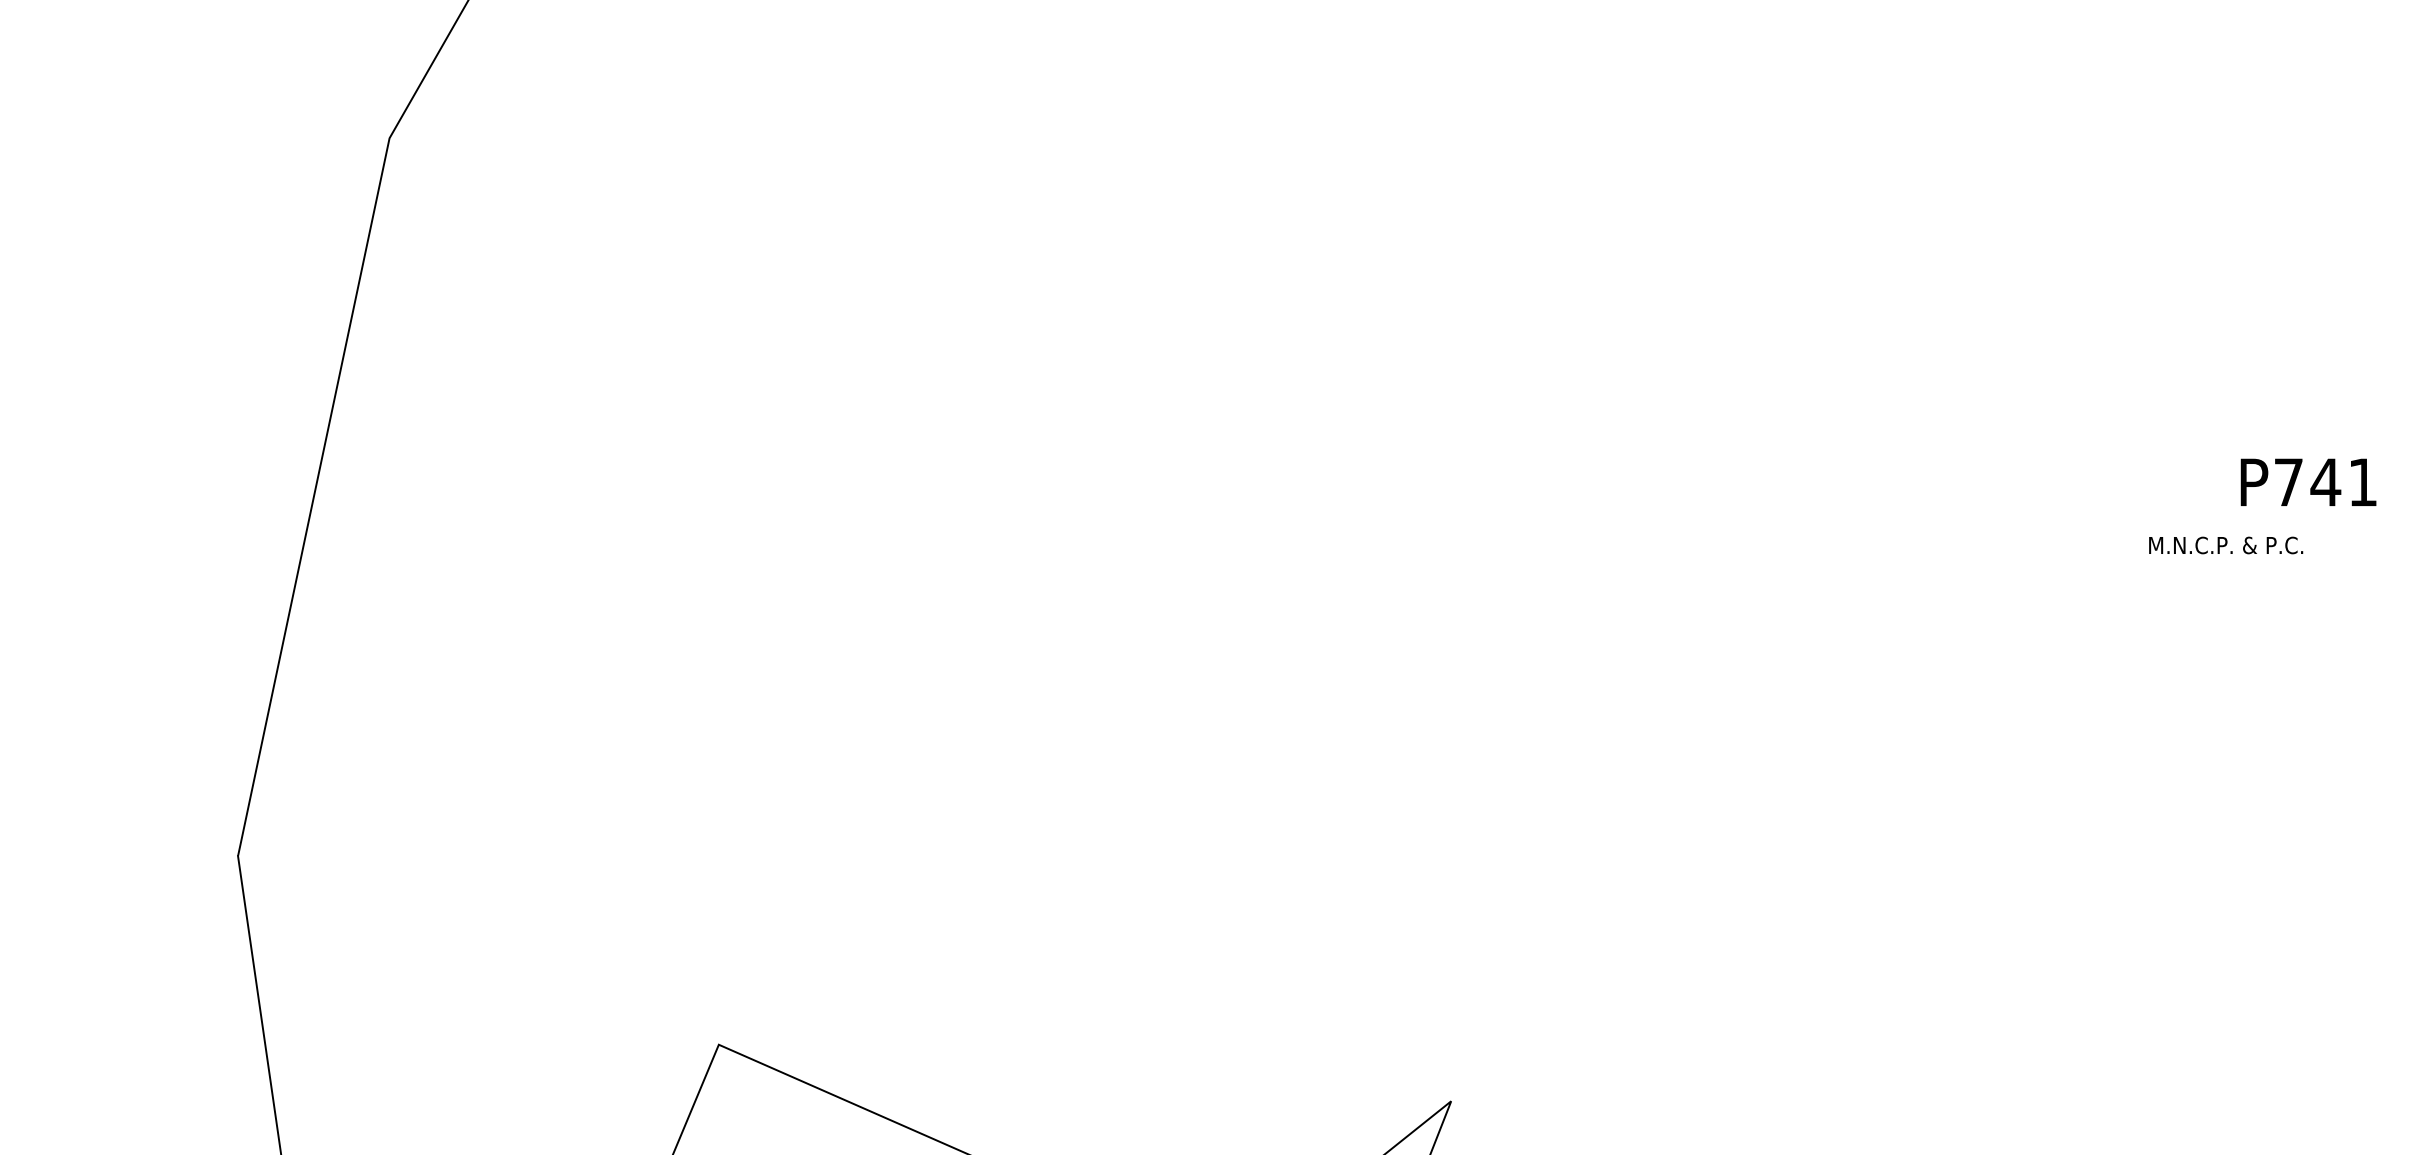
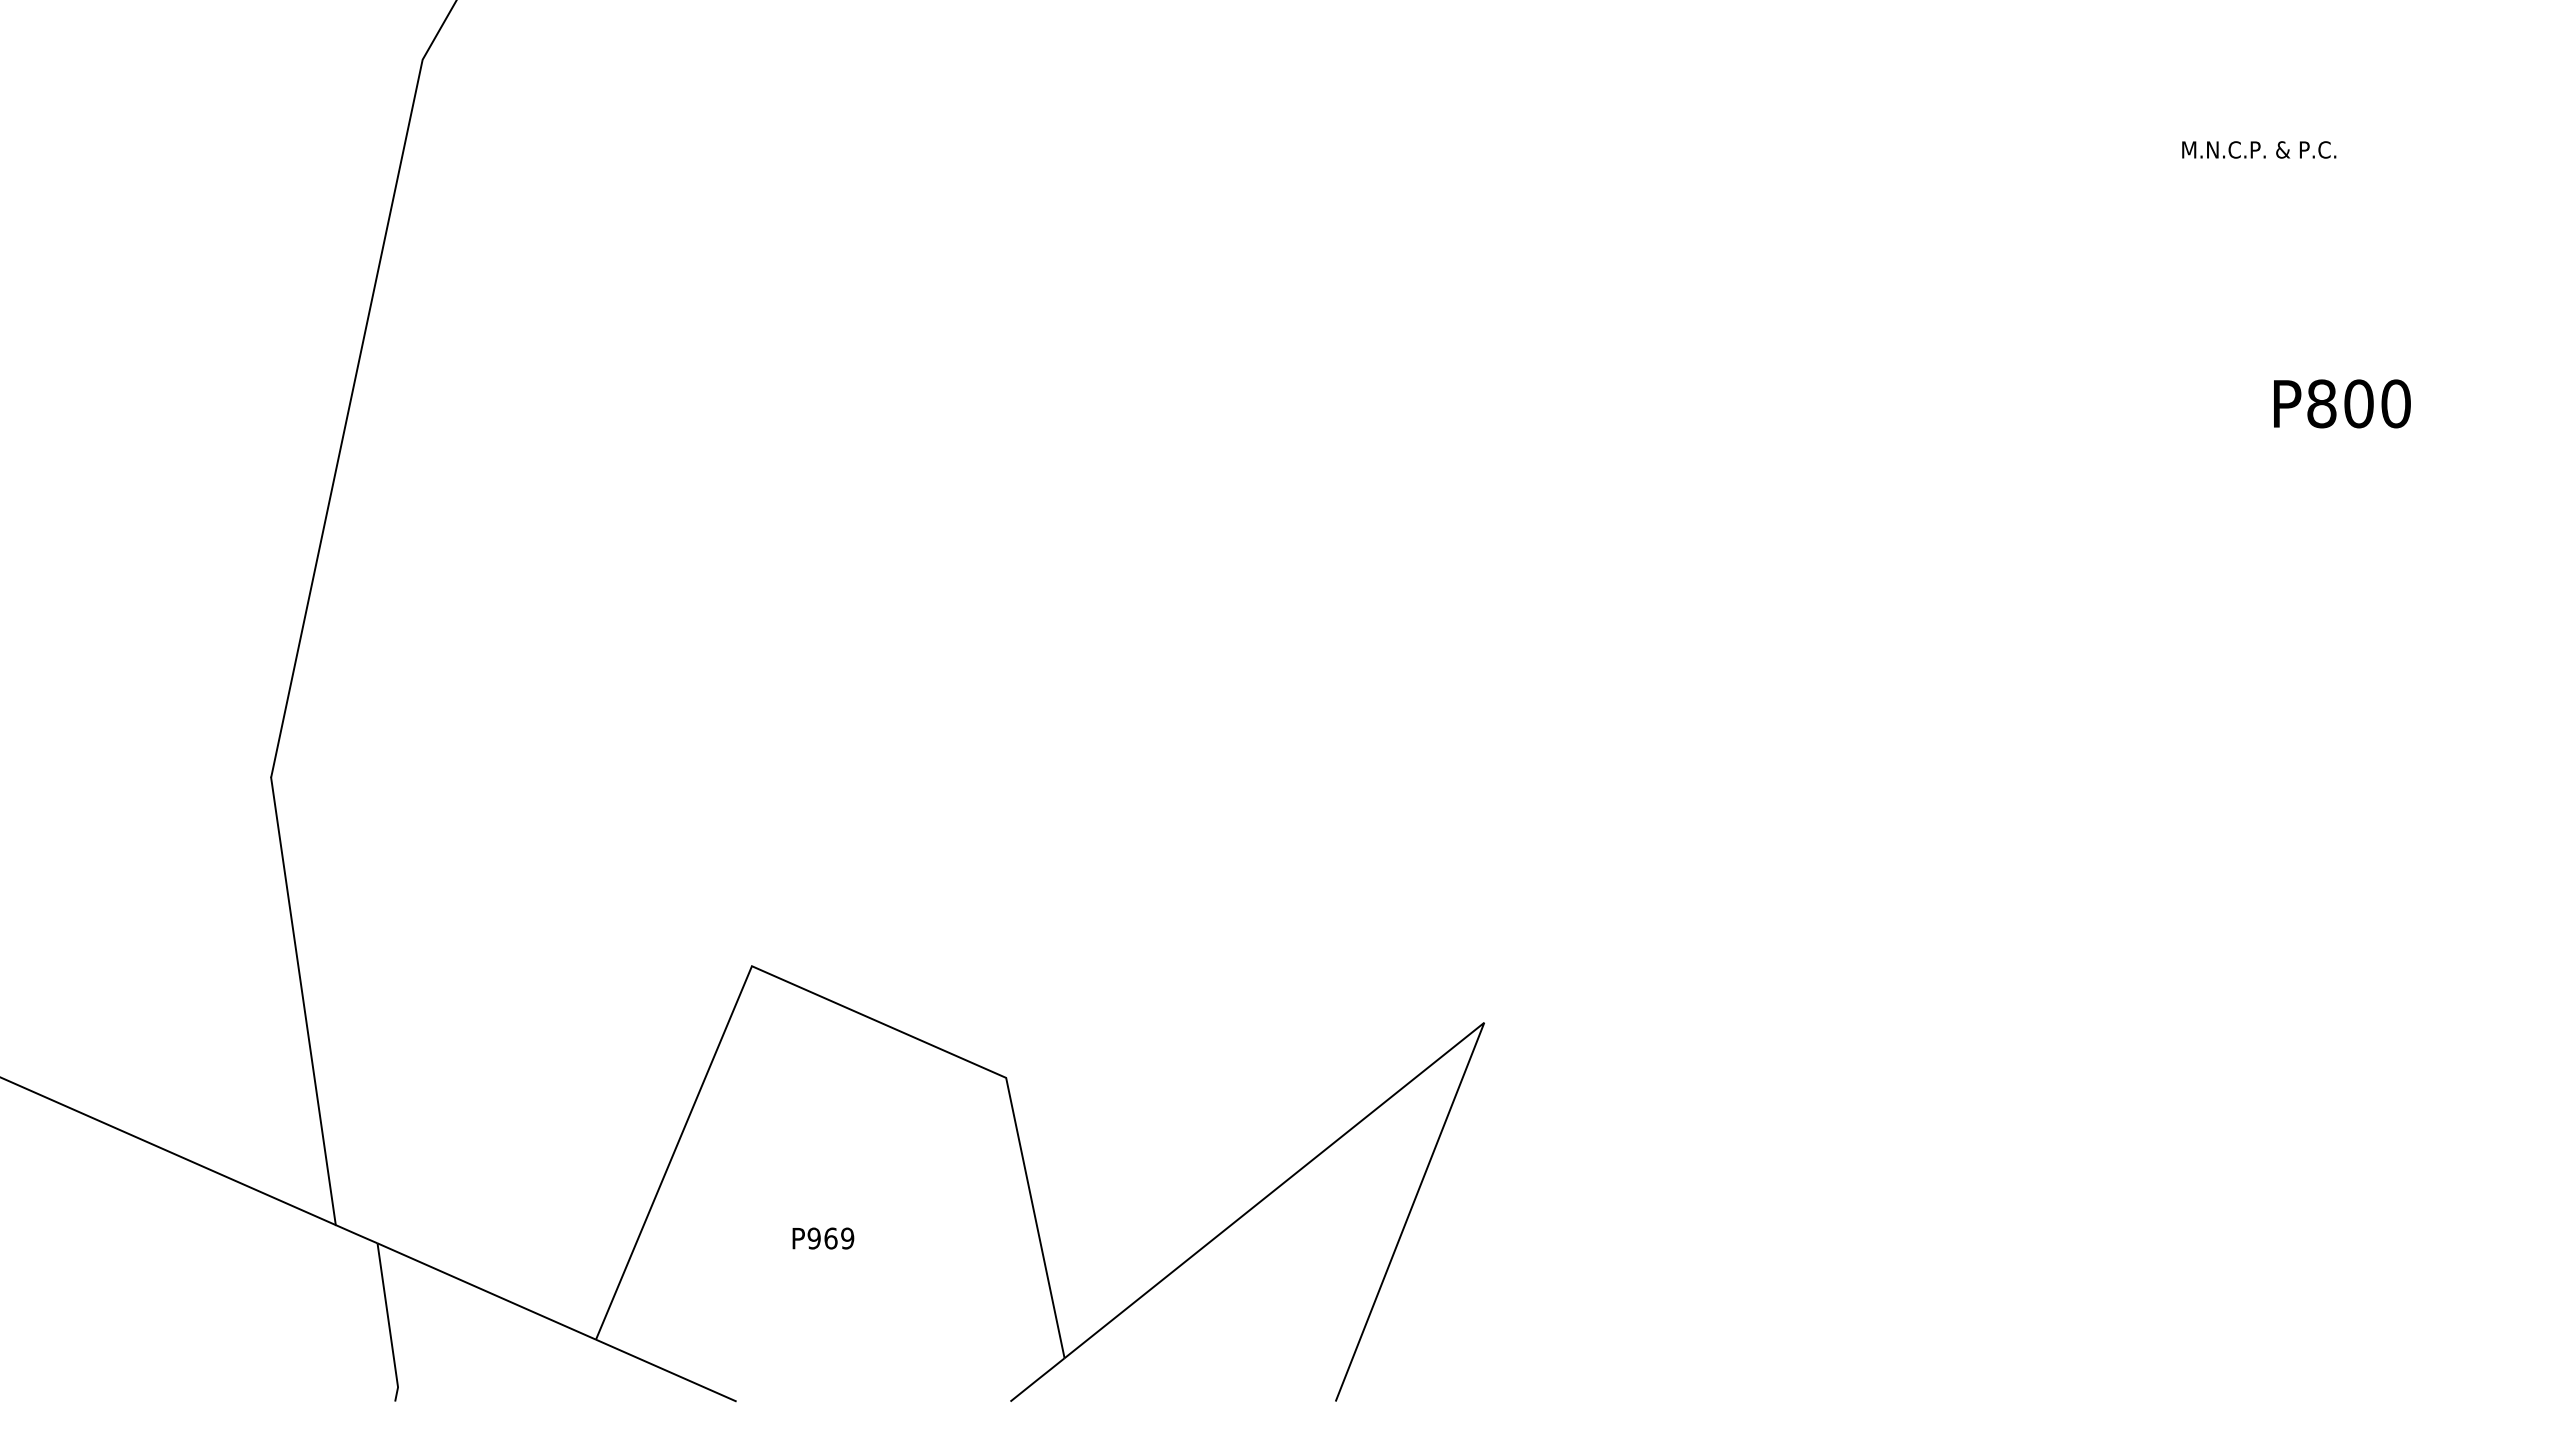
text: (2325, 482) -> (2358, 403), P741 -> P800
text: (2226, 545) -> (2259, 149), moved

